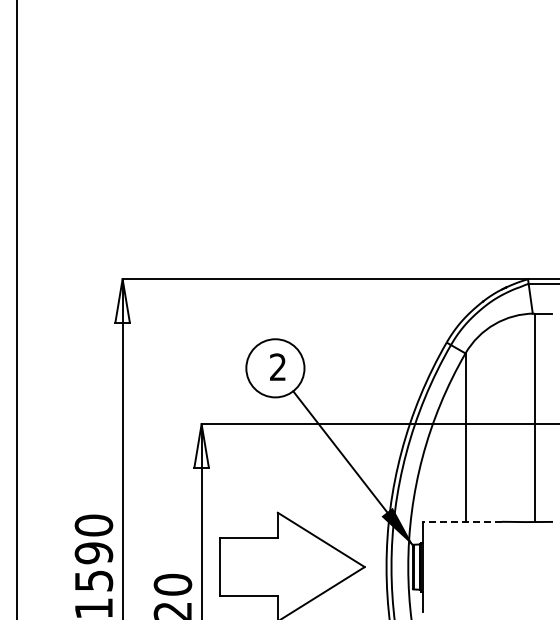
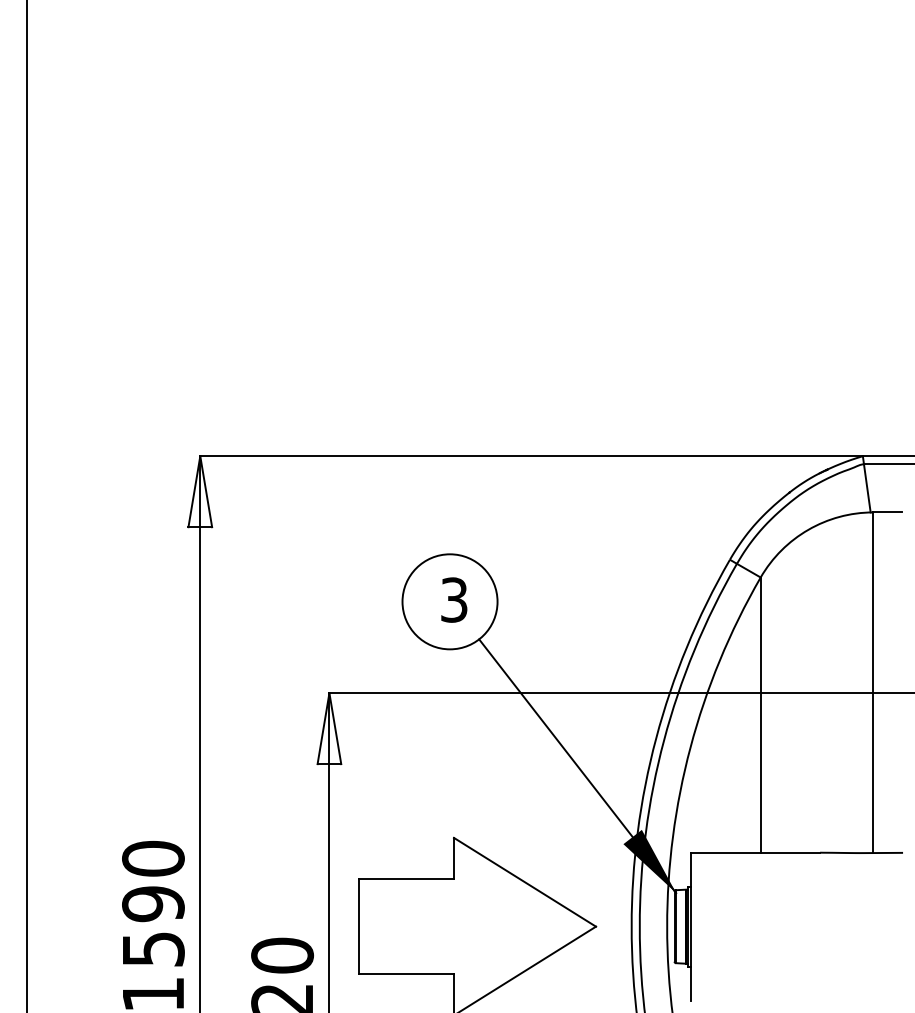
text: (277, 367) -> (453, 600), 2 -> 3
line: (462, 521) -> (755, 852), dashed -> solid

